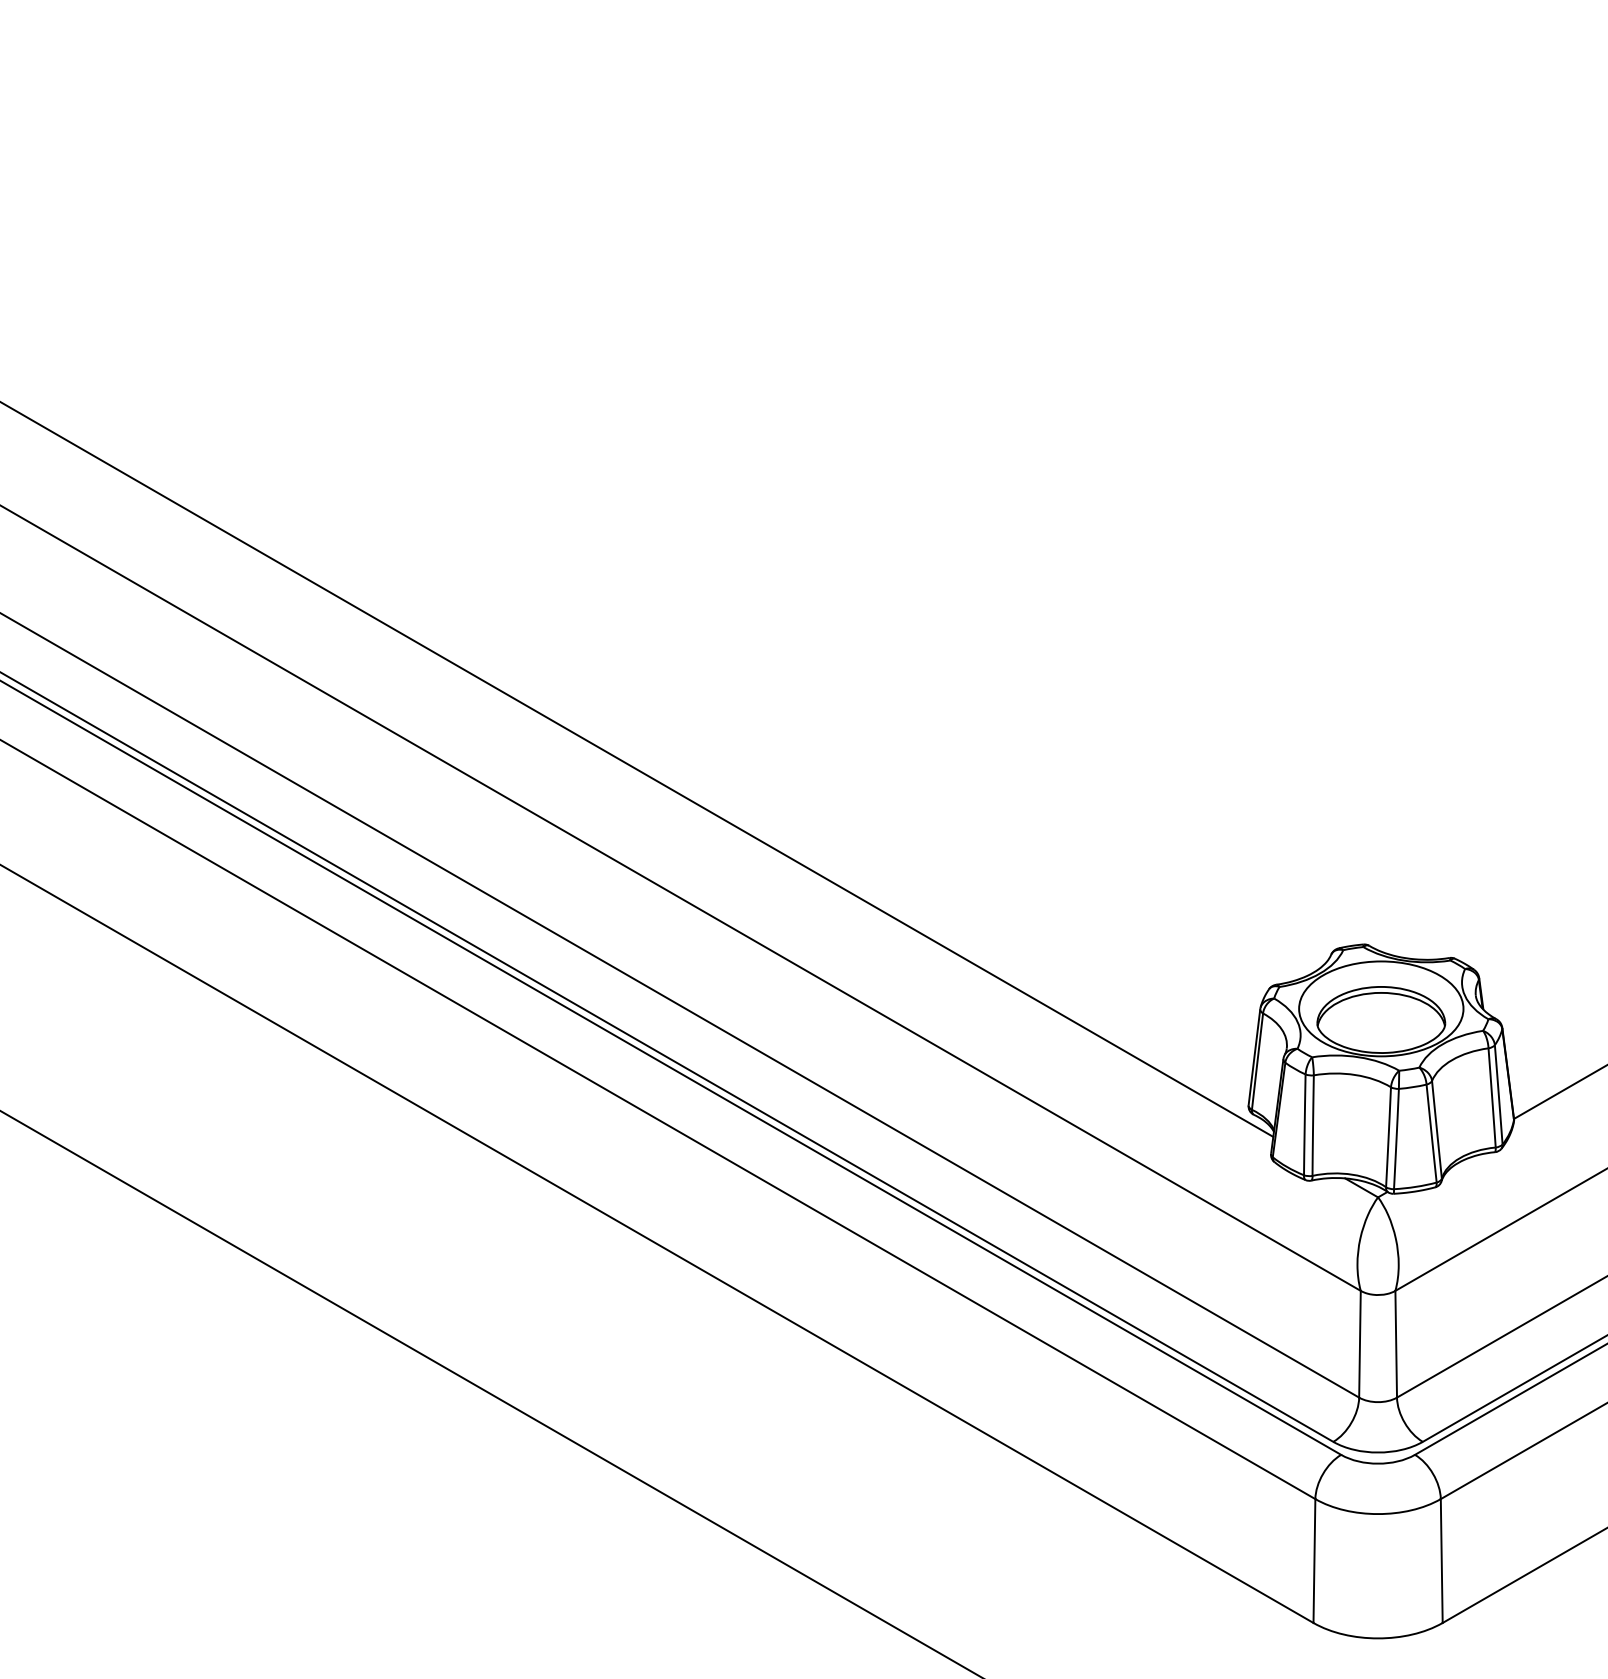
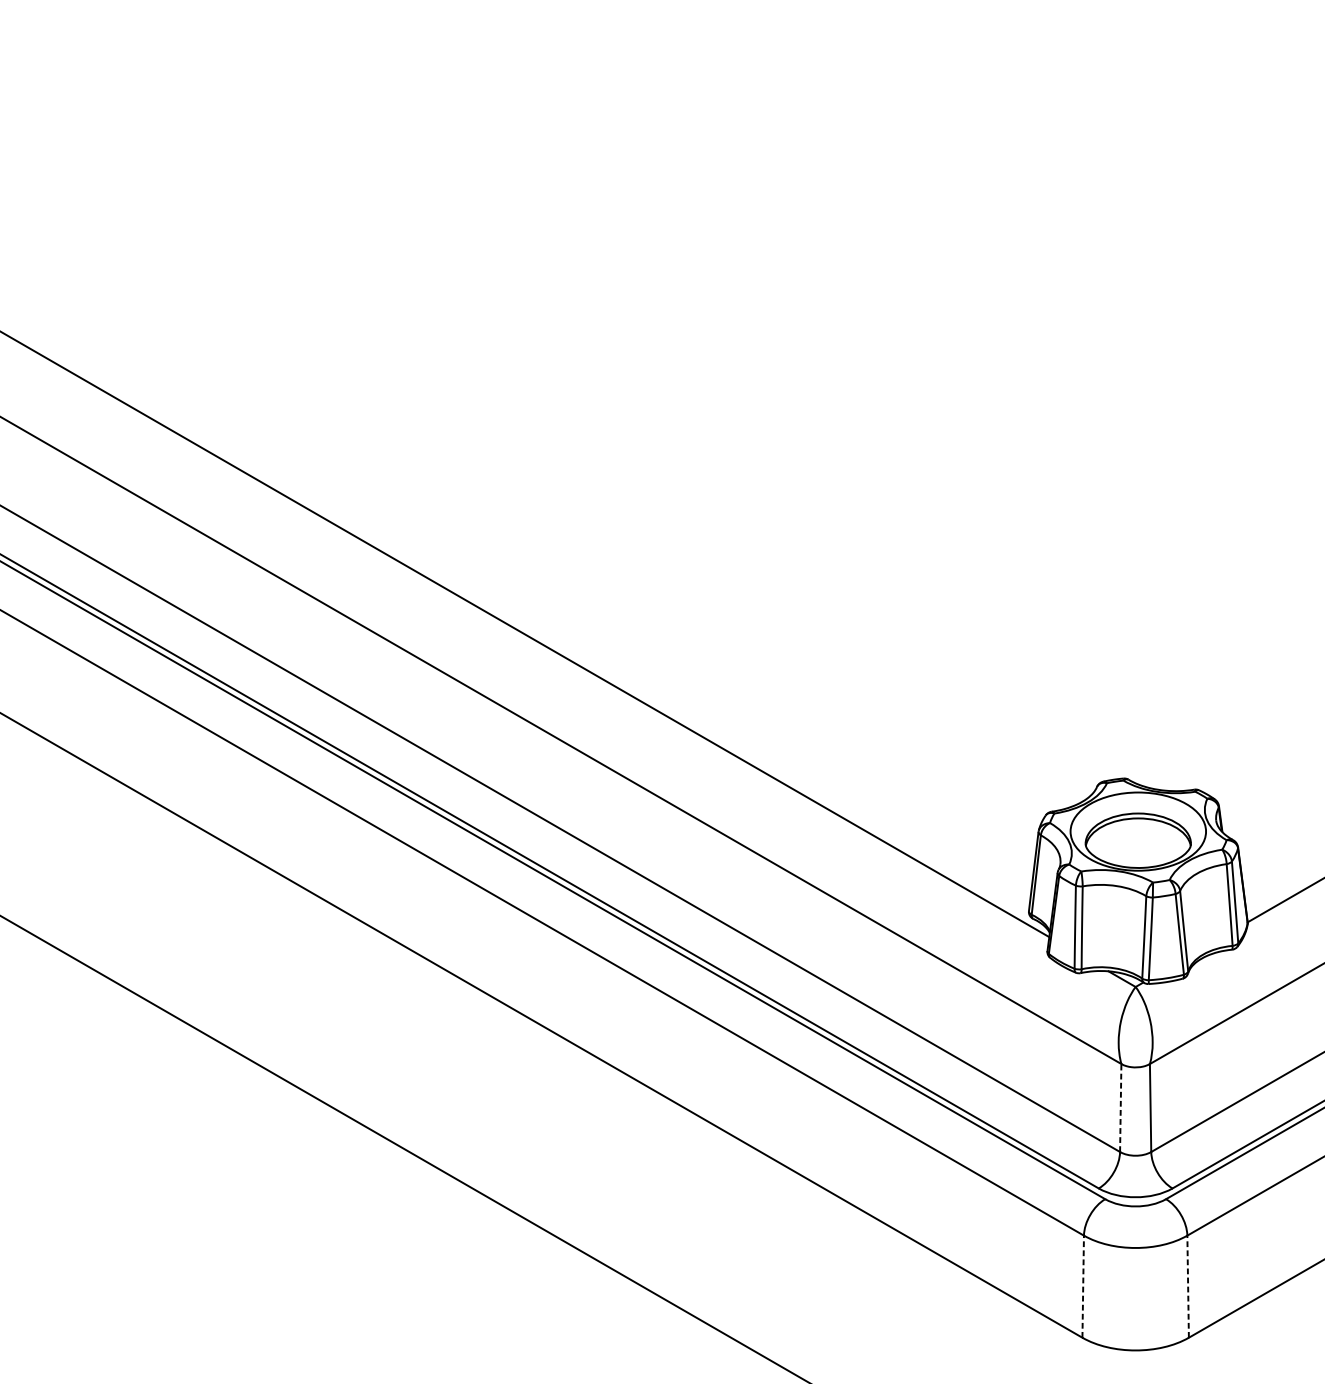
line: (1359, 1343) -> (1120, 1107), solid -> dashed
line: (1314, 1561) -> (1083, 1287), solid -> dashed
line: (1441, 1561) -> (1187, 1287), solid -> dashed

